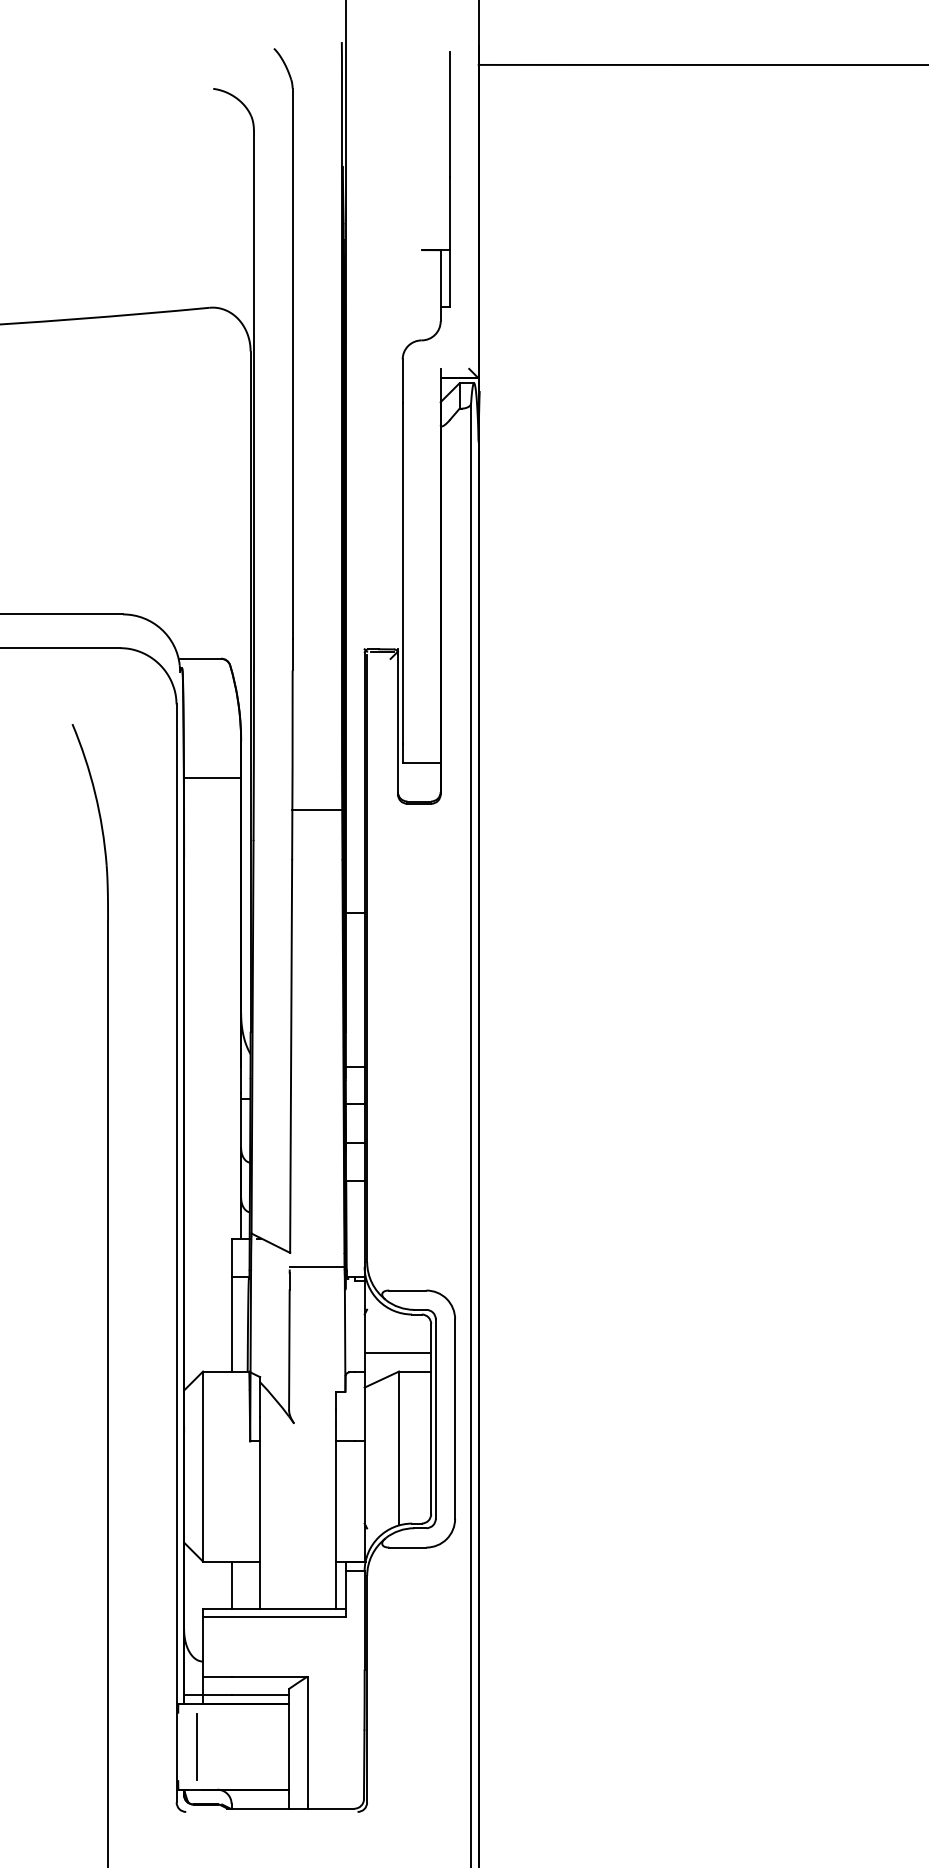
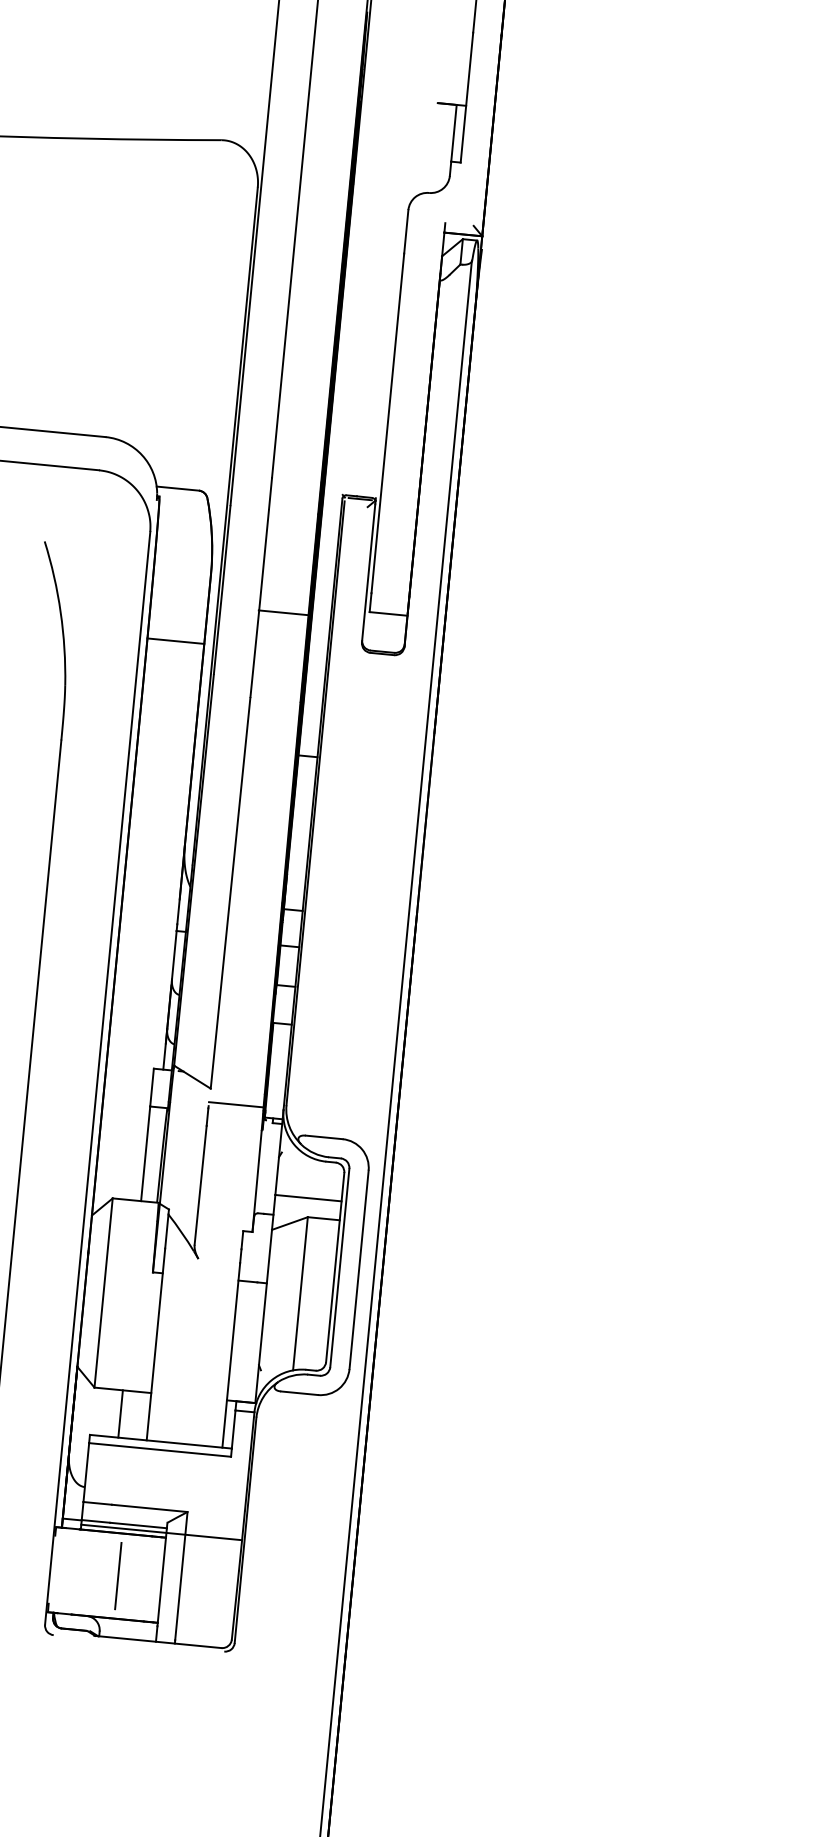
line: (212, 777) -> (175, 640), moved
line: (317, 810) -> (284, 613), moved
line: (283, 1699) -> (161, 1532), added
line: (196, 1746) -> (118, 1575), moved

